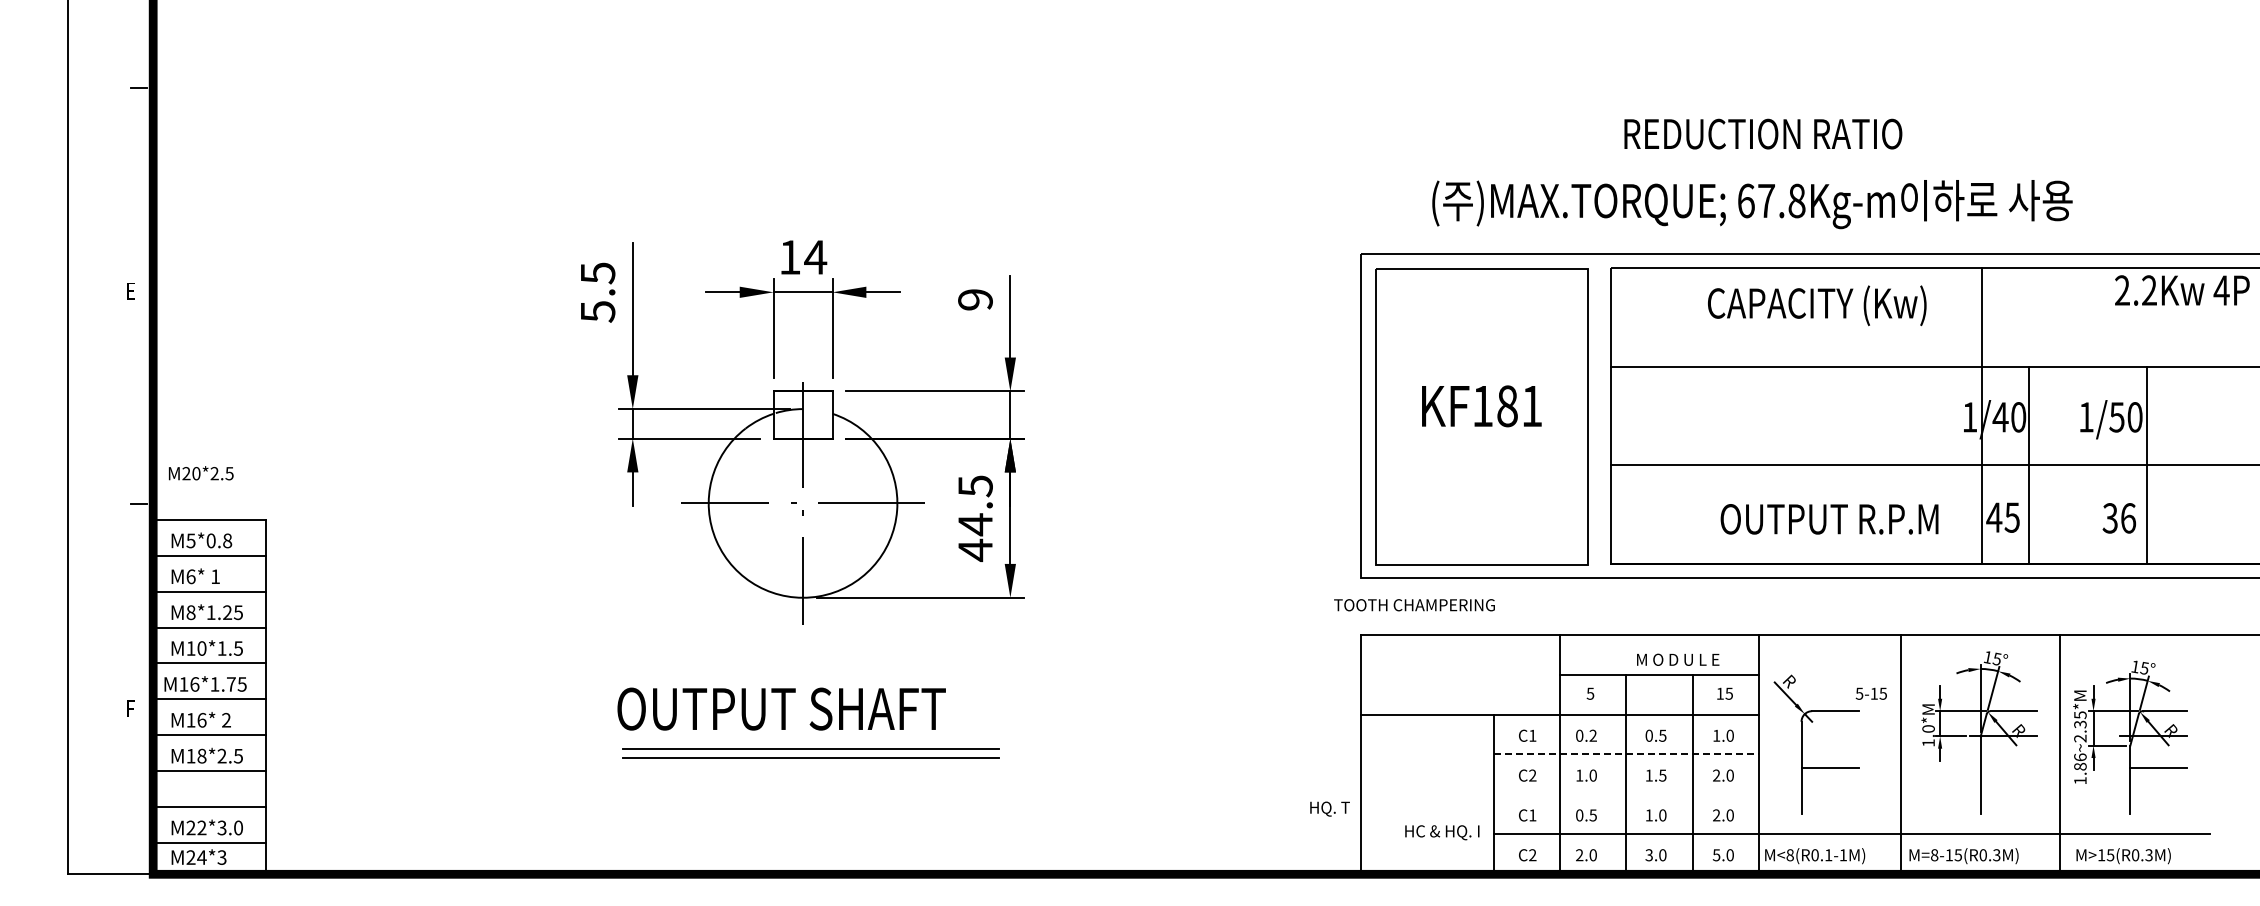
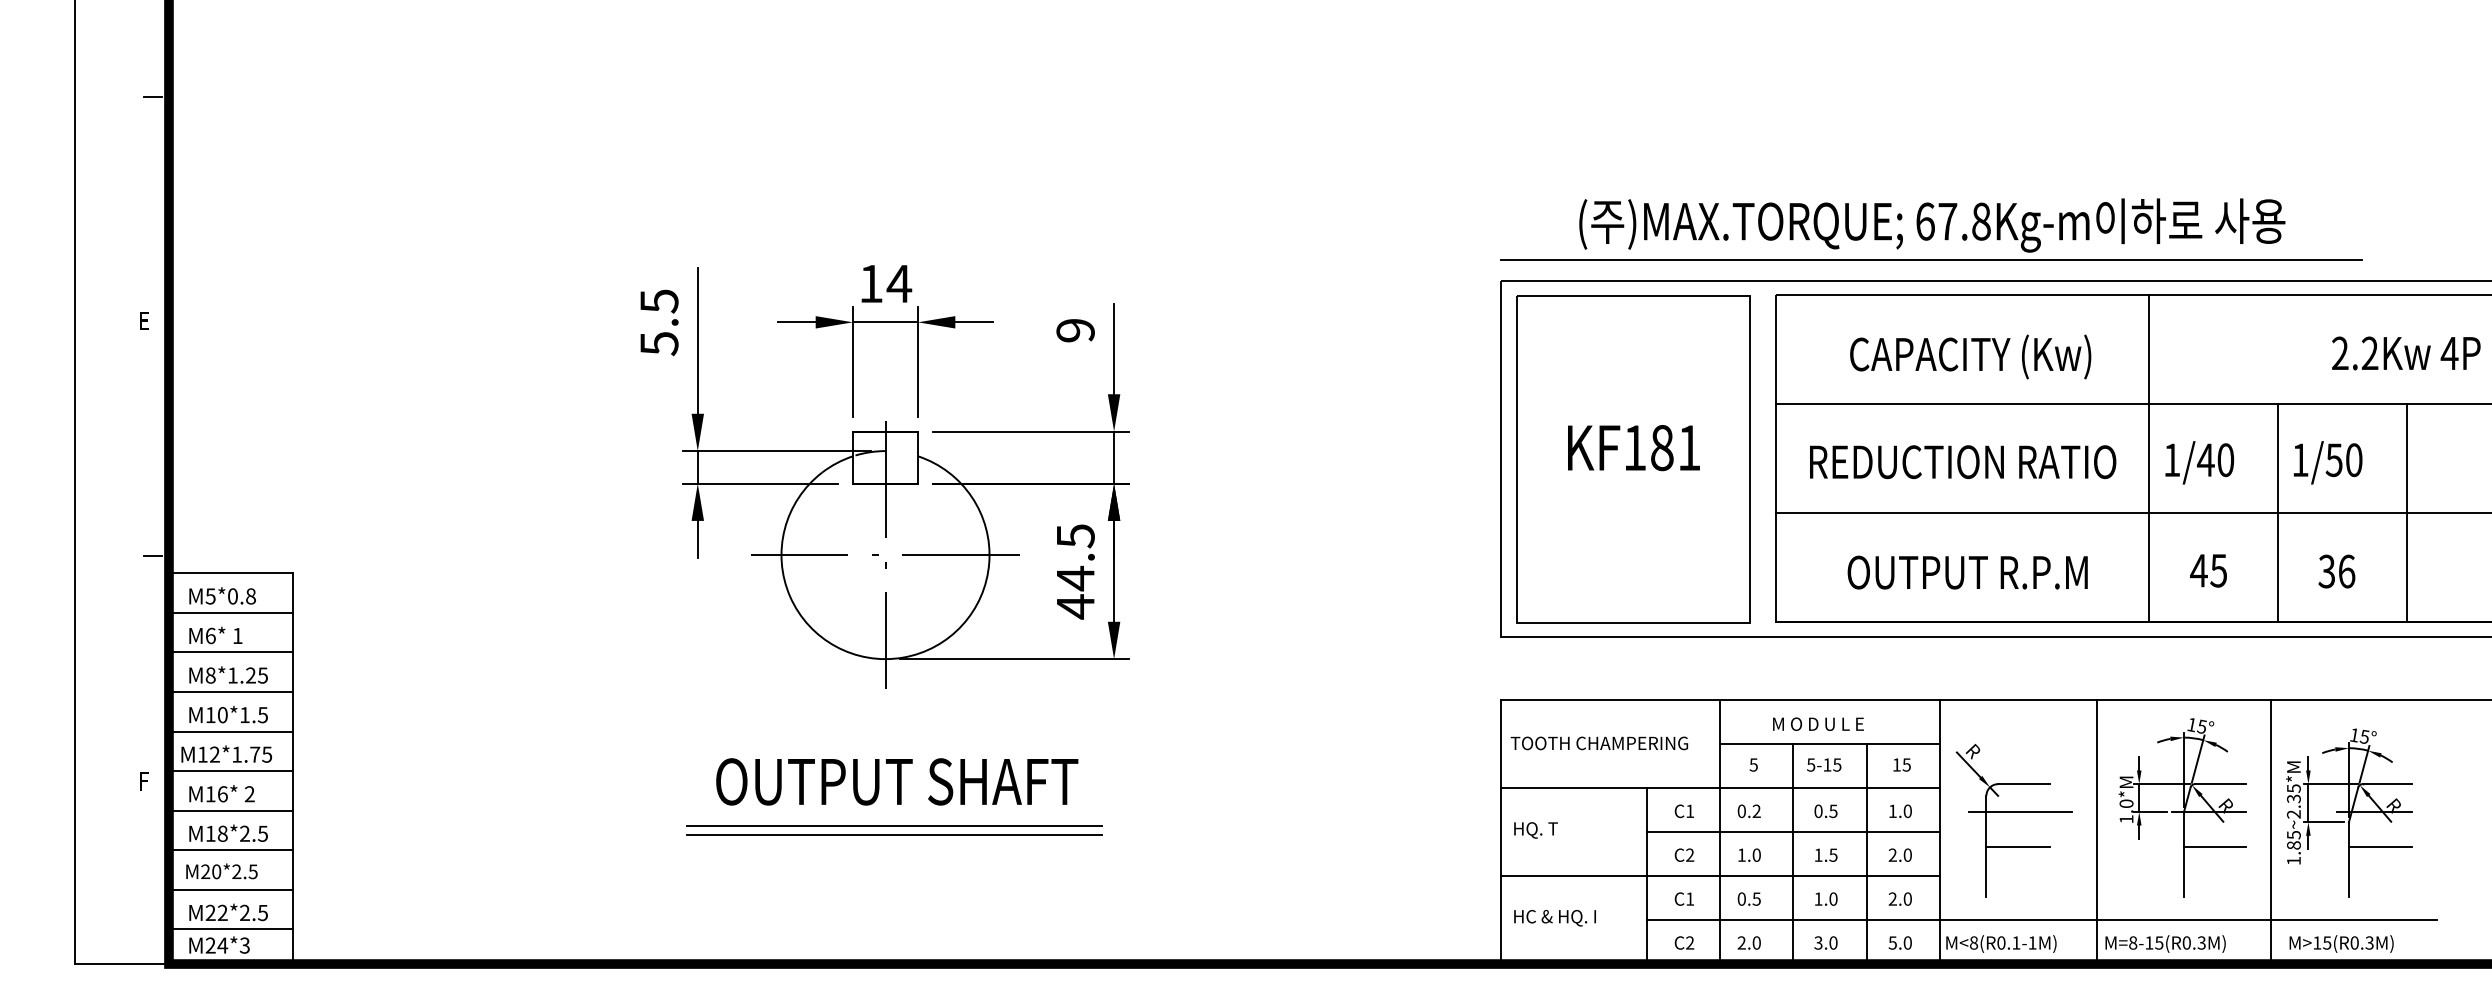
text: (1763, 133) -> (1963, 461), moved
line: (1751, 236) -> (1931, 260), added
text: (2182, 290) -> (2406, 353), moved
text: (1817, 305) -> (1970, 356), moved
line: (1982, 415) -> (2149, 458), moved
line: (2028, 465) -> (2277, 513), moved
line: (2146, 465) -> (2406, 513), moved
text: (201, 473) -> (222, 871), moved
text: (1829, 519) -> (1967, 572), moved
text: (1414, 605) -> (1599, 743), moved
text: (1678, 659) -> (1818, 723), moved
text: (194, 684) -> (214, 754), M16*1.75 -> M12*1.75
text: (1870, 693) -> (1823, 764), moved
text: (781, 708) -> (897, 781), moved
line: (1832, 736) -> (2020, 812), added
line: (1626, 754) -> (1793, 831), dashed -> solid
text: (2080, 757) -> (2294, 835), 1.86~2.35*M -> 1.85~2.35*M
line: (2008, 768) -> (2214, 847), added
line: (1560, 794) -> (1720, 876), added
text: (1329, 808) -> (1535, 829), moved
text: (229, 827) -> (253, 912), M22*3.0 -> M22*2.5
text: (1442, 832) -> (1555, 917), moved

